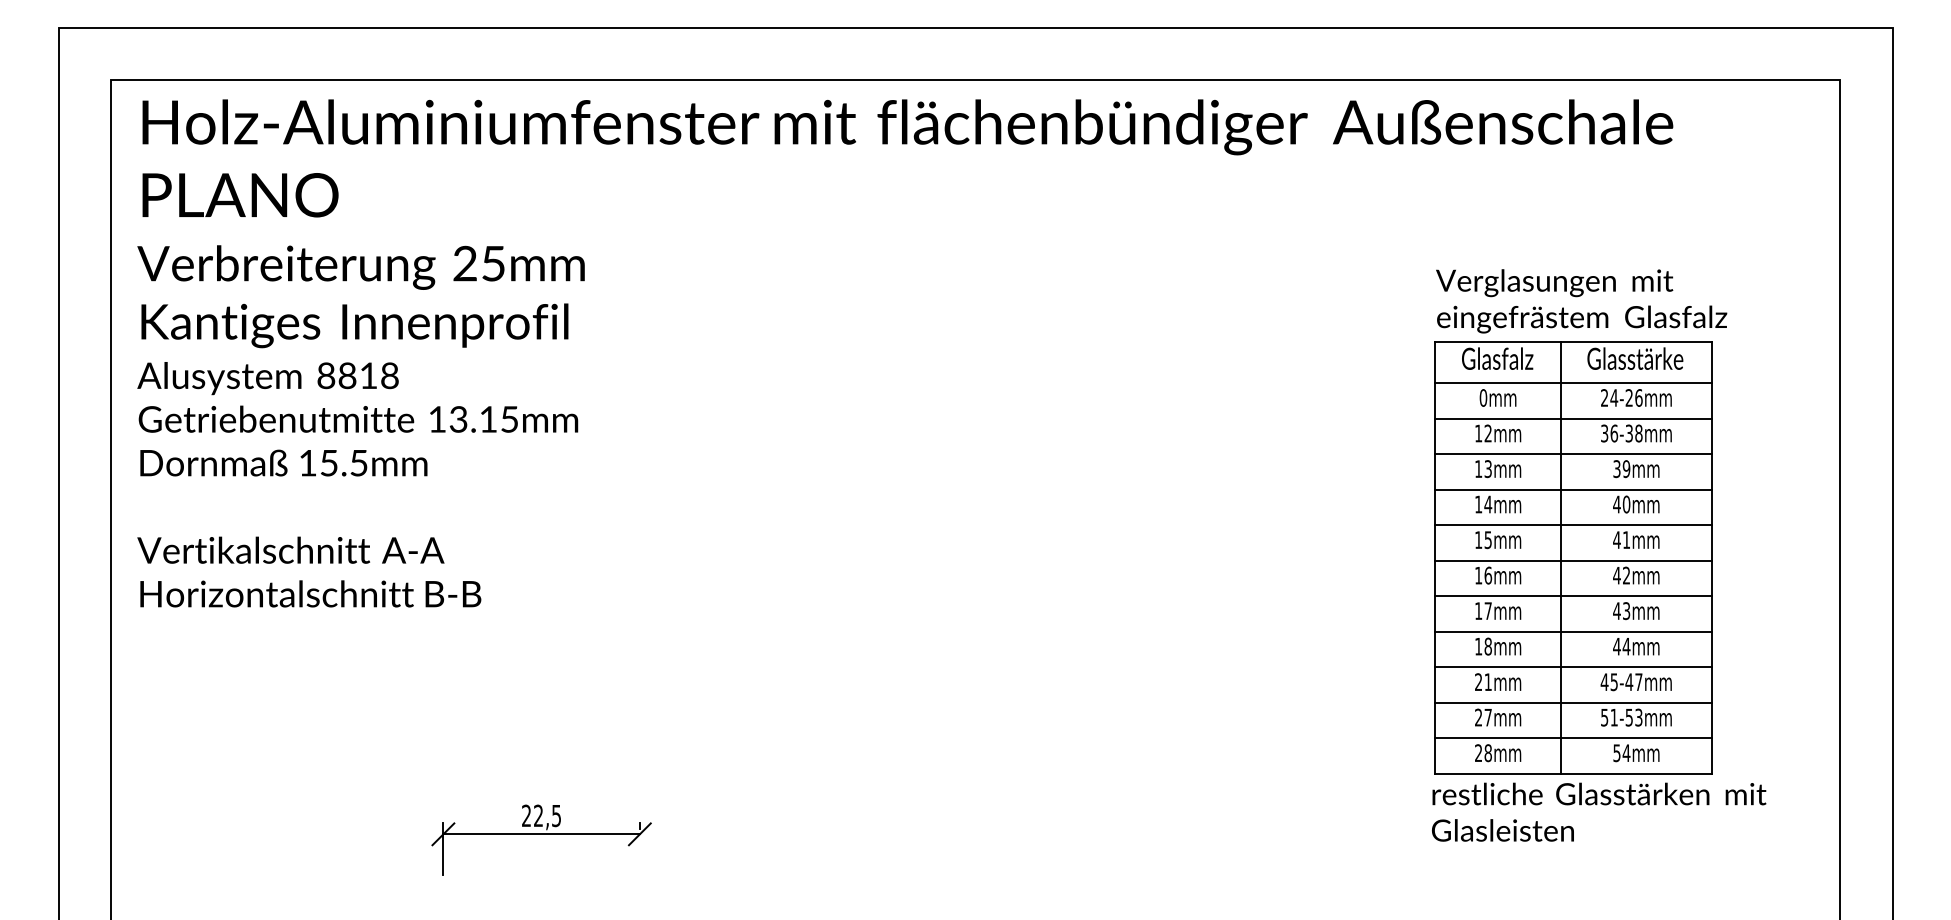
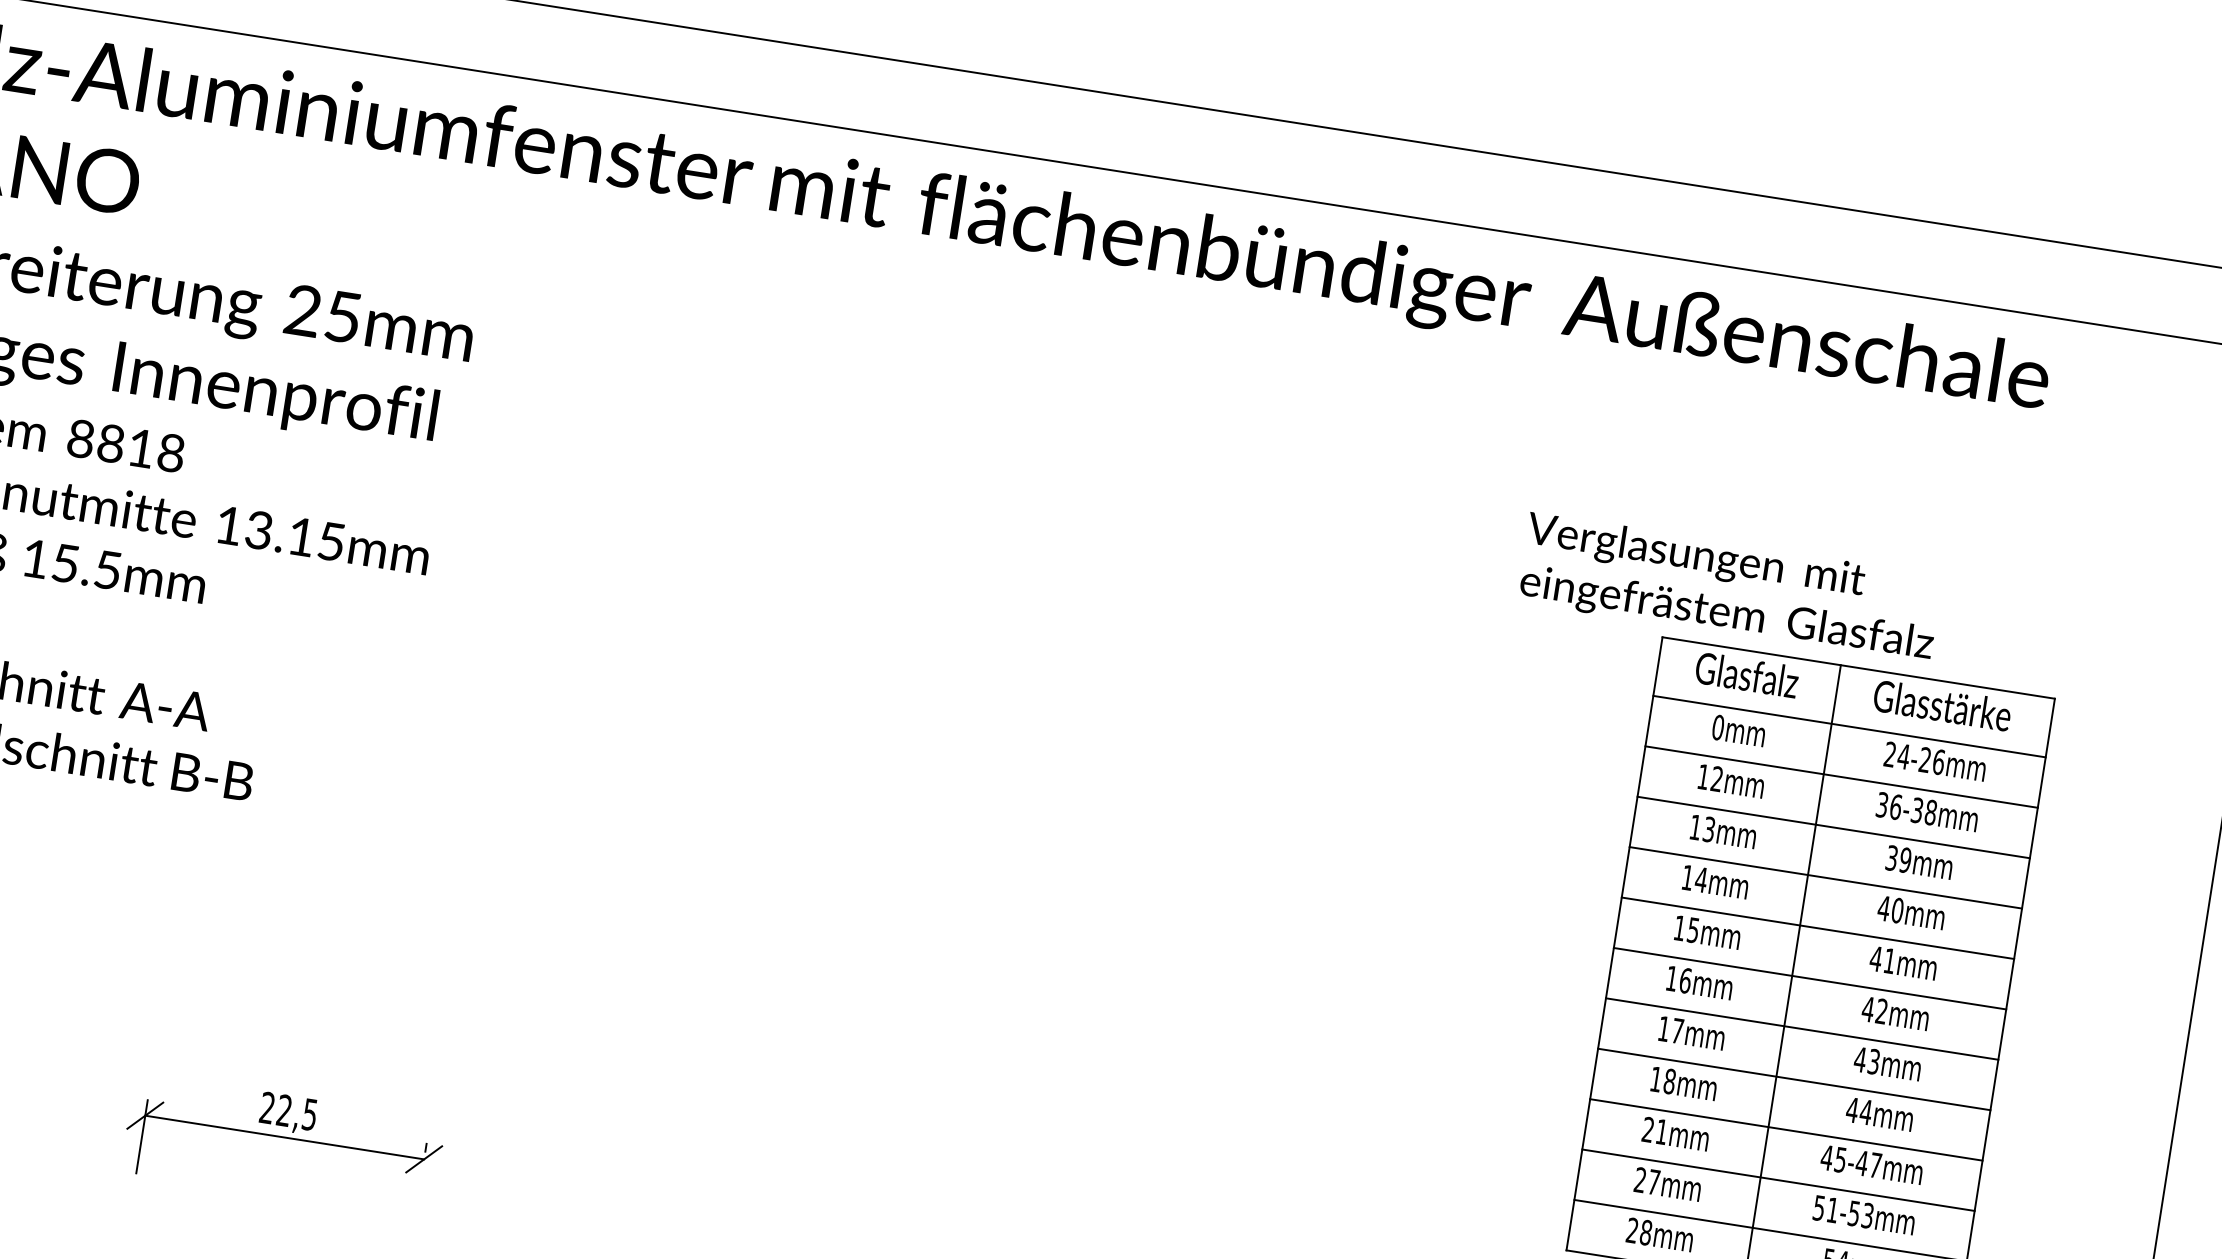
text: (1581, 301) -> (1729, 589), moved

